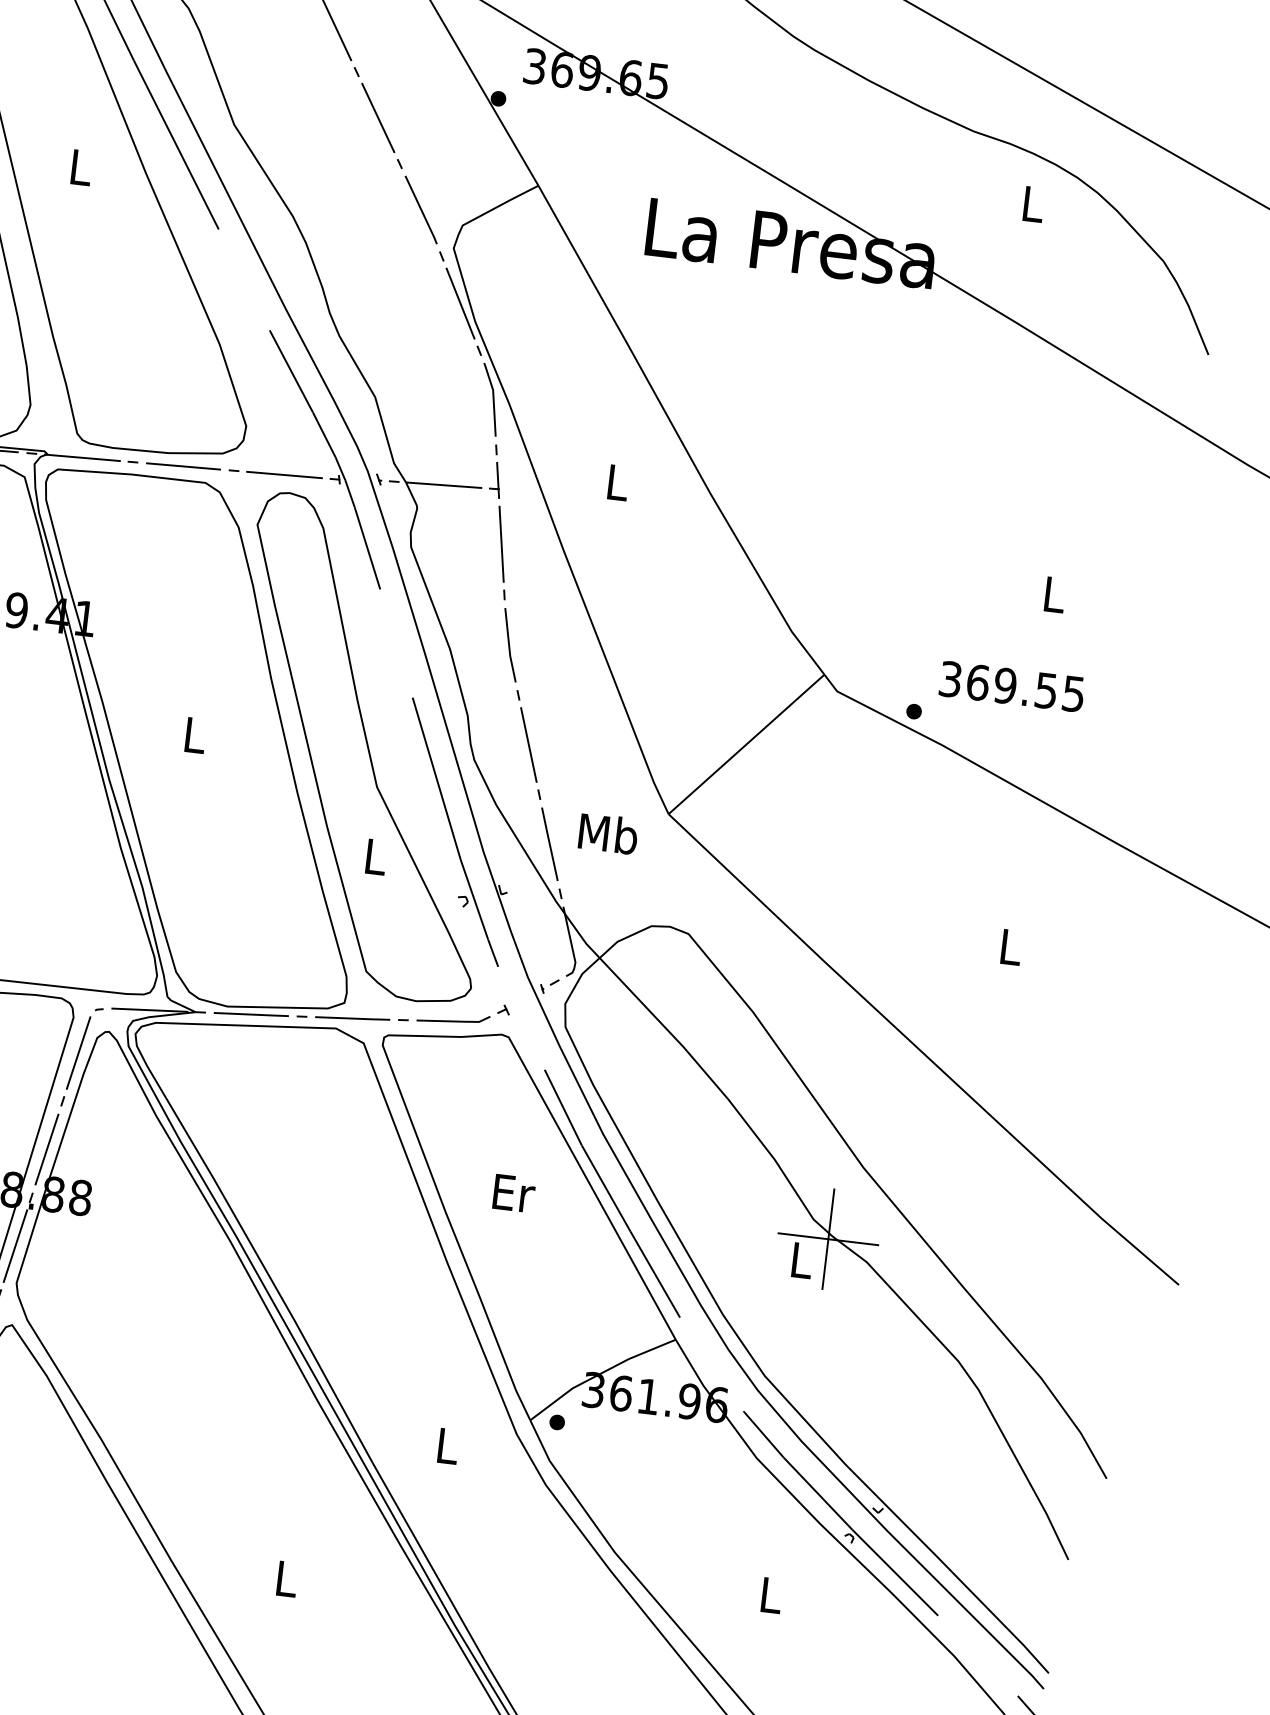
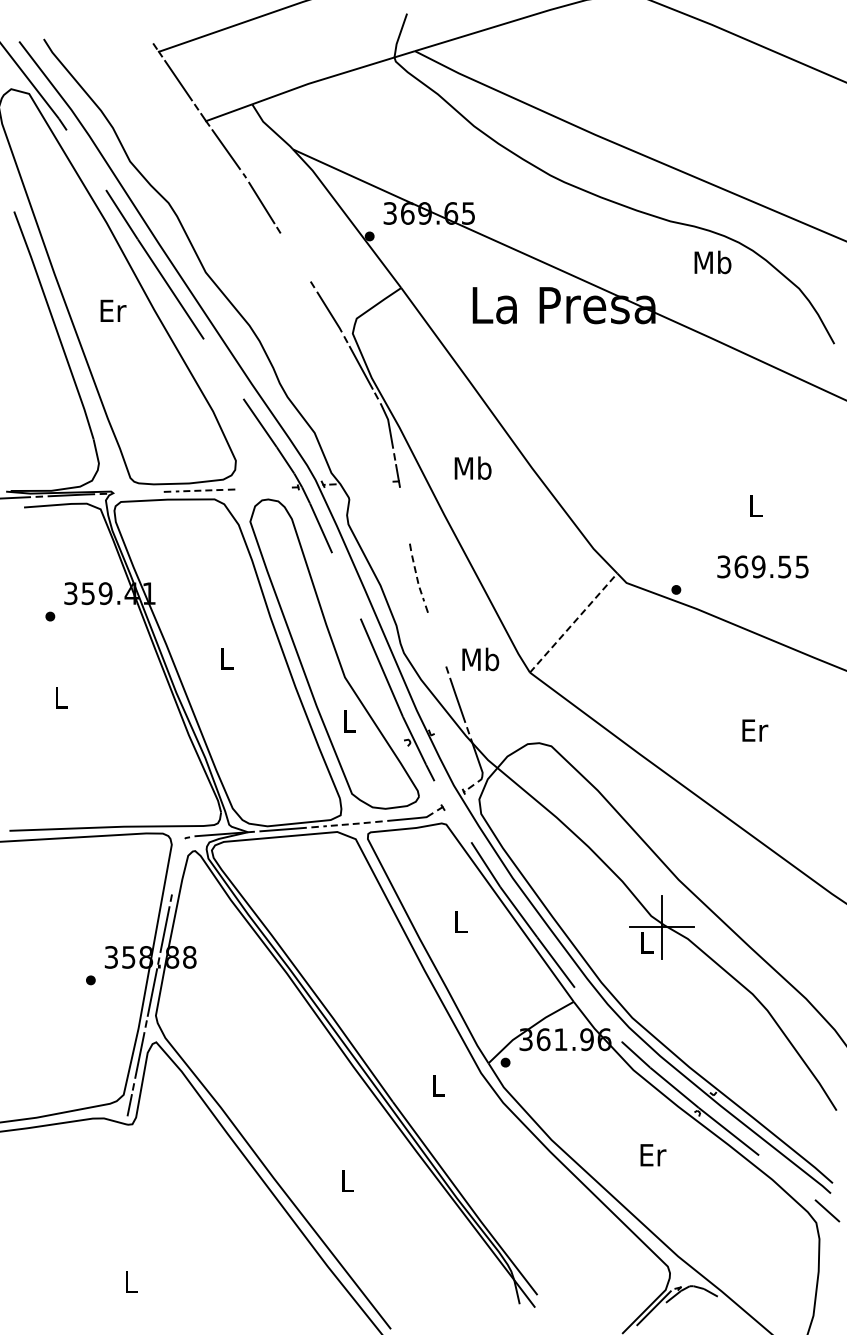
line: (377, 117) -> (295, 257), removed
text: (82, 167) -> (113, 310), L -> Er
text: (1032, 203) -> (712, 262), L -> Mb
line: (82, 457) -> (135, 492), removed
line: (183, 466) -> (199, 490), solid -> dashed
line: (284, 474) -> (263, 488), removed
text: (616, 481) -> (472, 467), L -> Mb
line: (444, 484) -> (364, 482), removed
line: (500, 543) -> (404, 515), removed
line: (509, 646) -> (417, 579), solid -> dashed
text: (1011, 685) -> (762, 566), moved
line: (746, 743) -> (573, 622), solid -> dashed
line: (527, 744) -> (436, 639), removed
text: (608, 833) -> (480, 659), moved
text: (1012, 947) -> (755, 730), L -> Er
line: (353, 1018) -> (347, 824), solid -> dashed
line: (78, 1052) -> (177, 866), removed
text: (514, 1193) -> (461, 922), Er -> L
text: (772, 1596) -> (653, 1155), L -> Er

